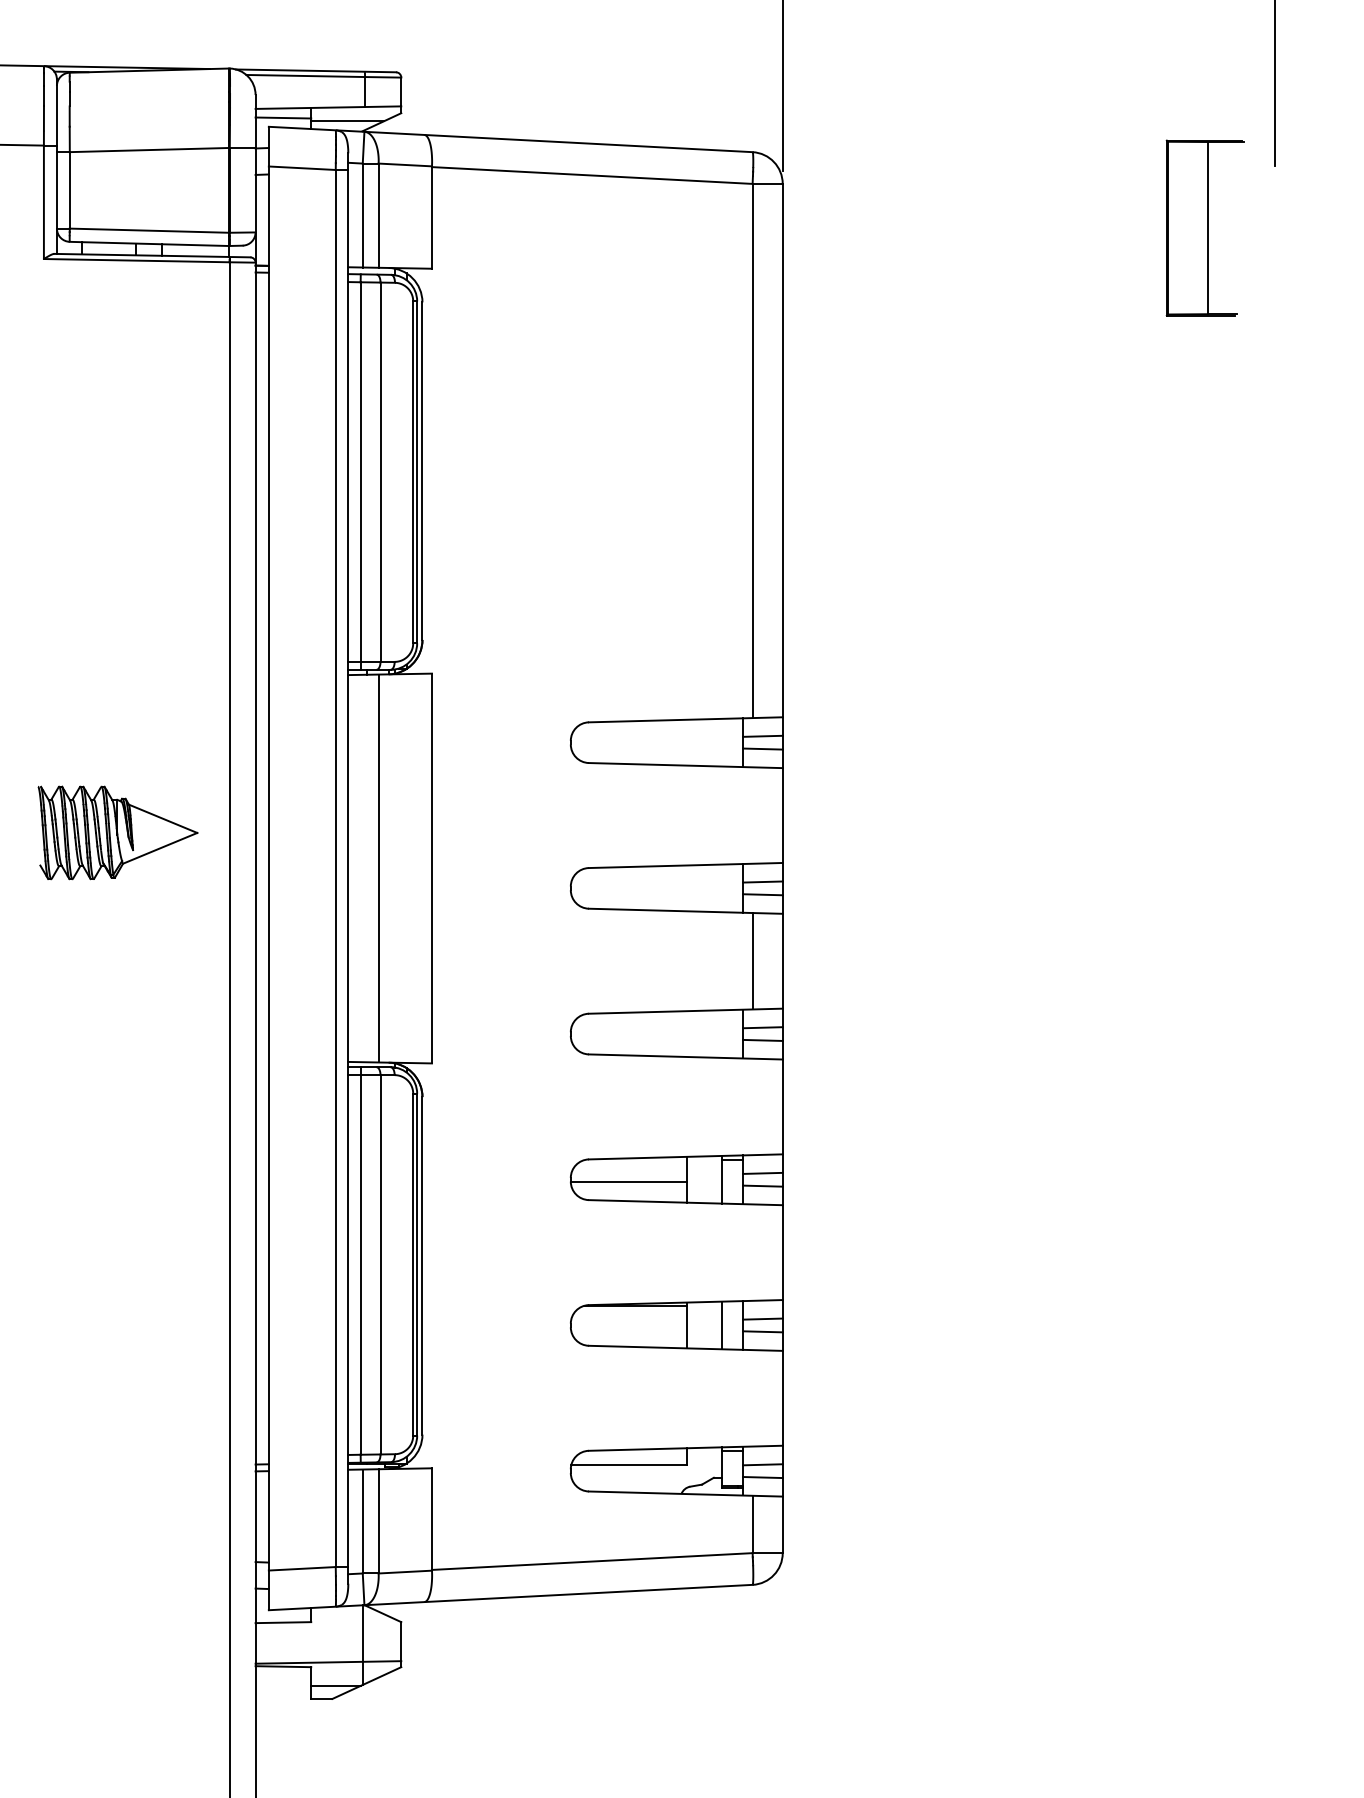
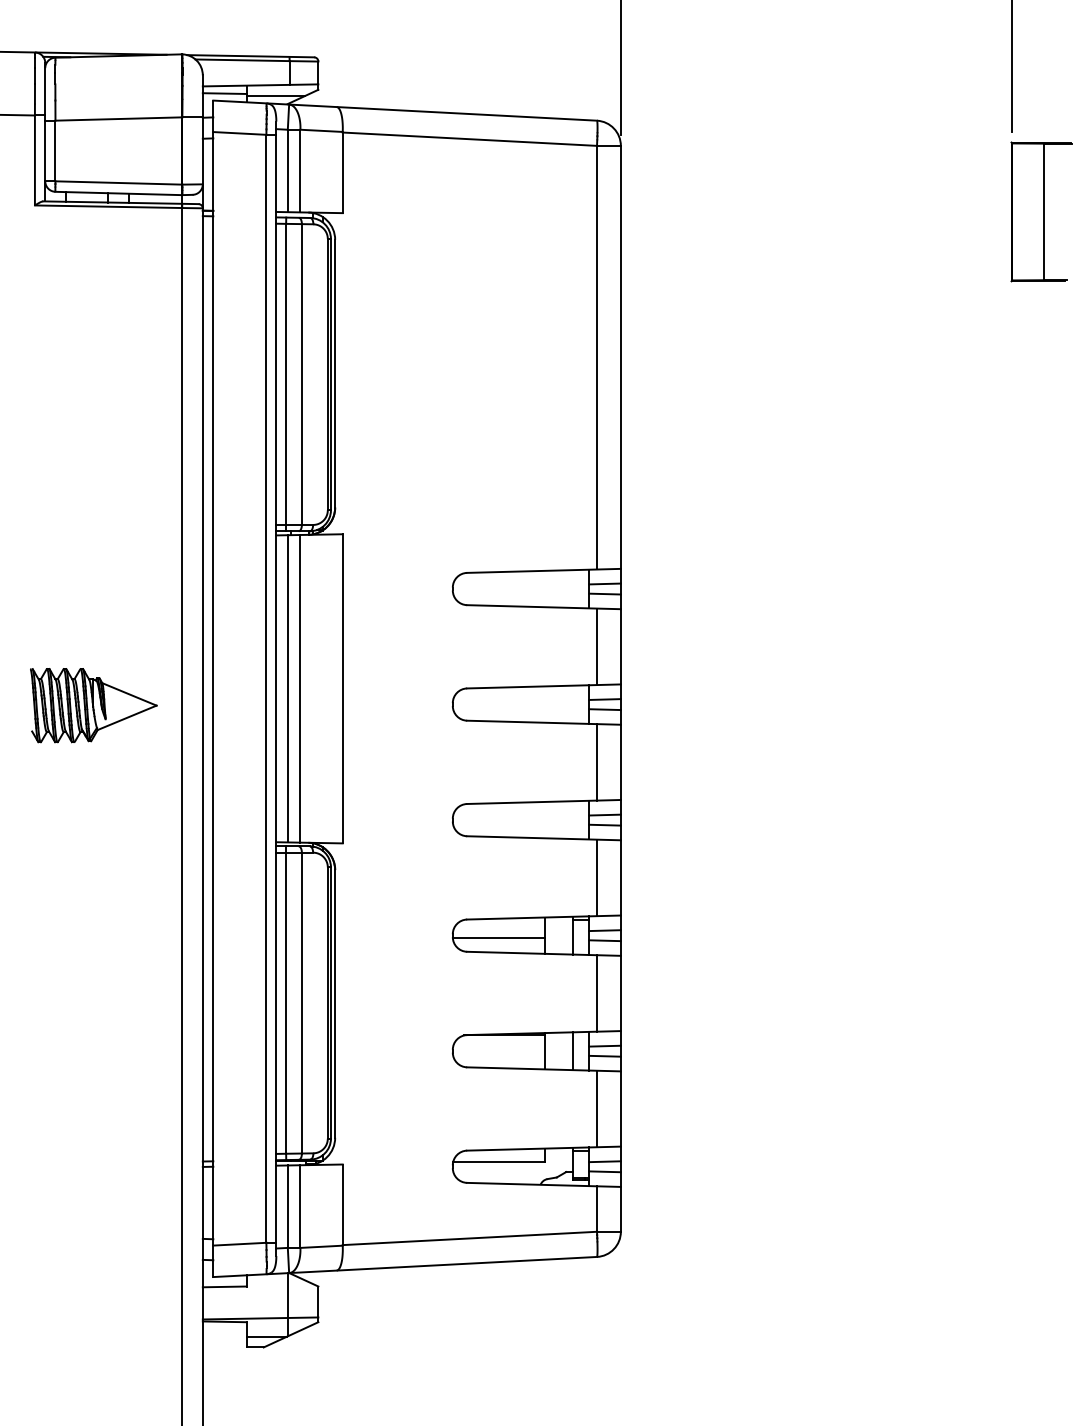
part: (1204, 227) -> (1041, 211), moved
line: (753, 815) -> (597, 646), added
part: (117, 832) -> (93, 705), moved
line: (362, 868) -> (287, 688), added
line: (753, 1106) -> (597, 877), added
line: (753, 1252) -> (597, 993), added
line: (753, 1397) -> (597, 1108), added

